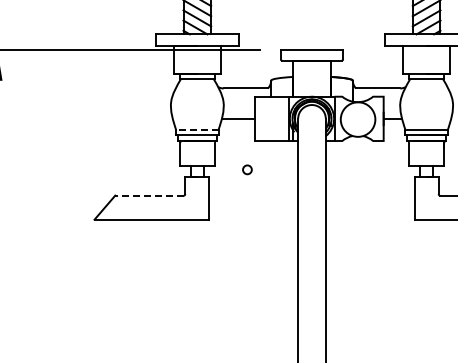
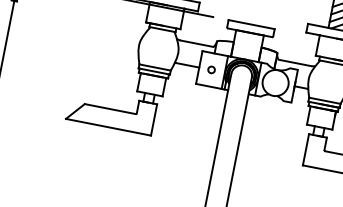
line: (196, 130) -> (154, 67), dashed -> solid
circle: (247, 169) -> (211, 69), moved
line: (149, 195) -> (110, 108), dashed -> solid

